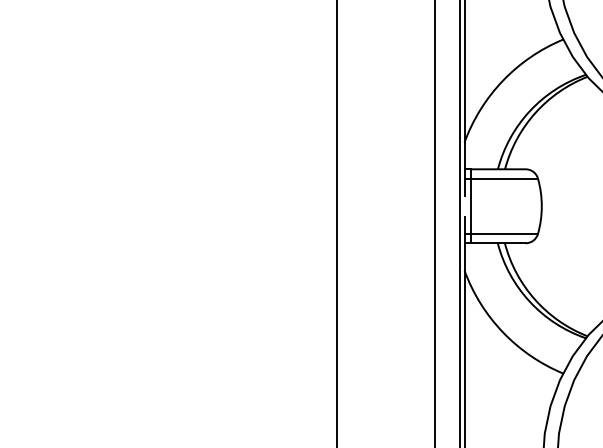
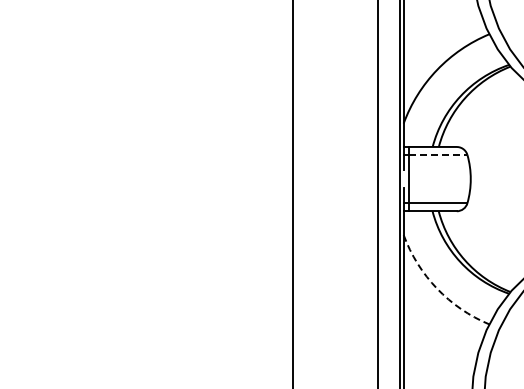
line: (504, 179) -> (438, 155), solid -> dashed
arc: (503, 332) -> (437, 288), solid -> dashed

